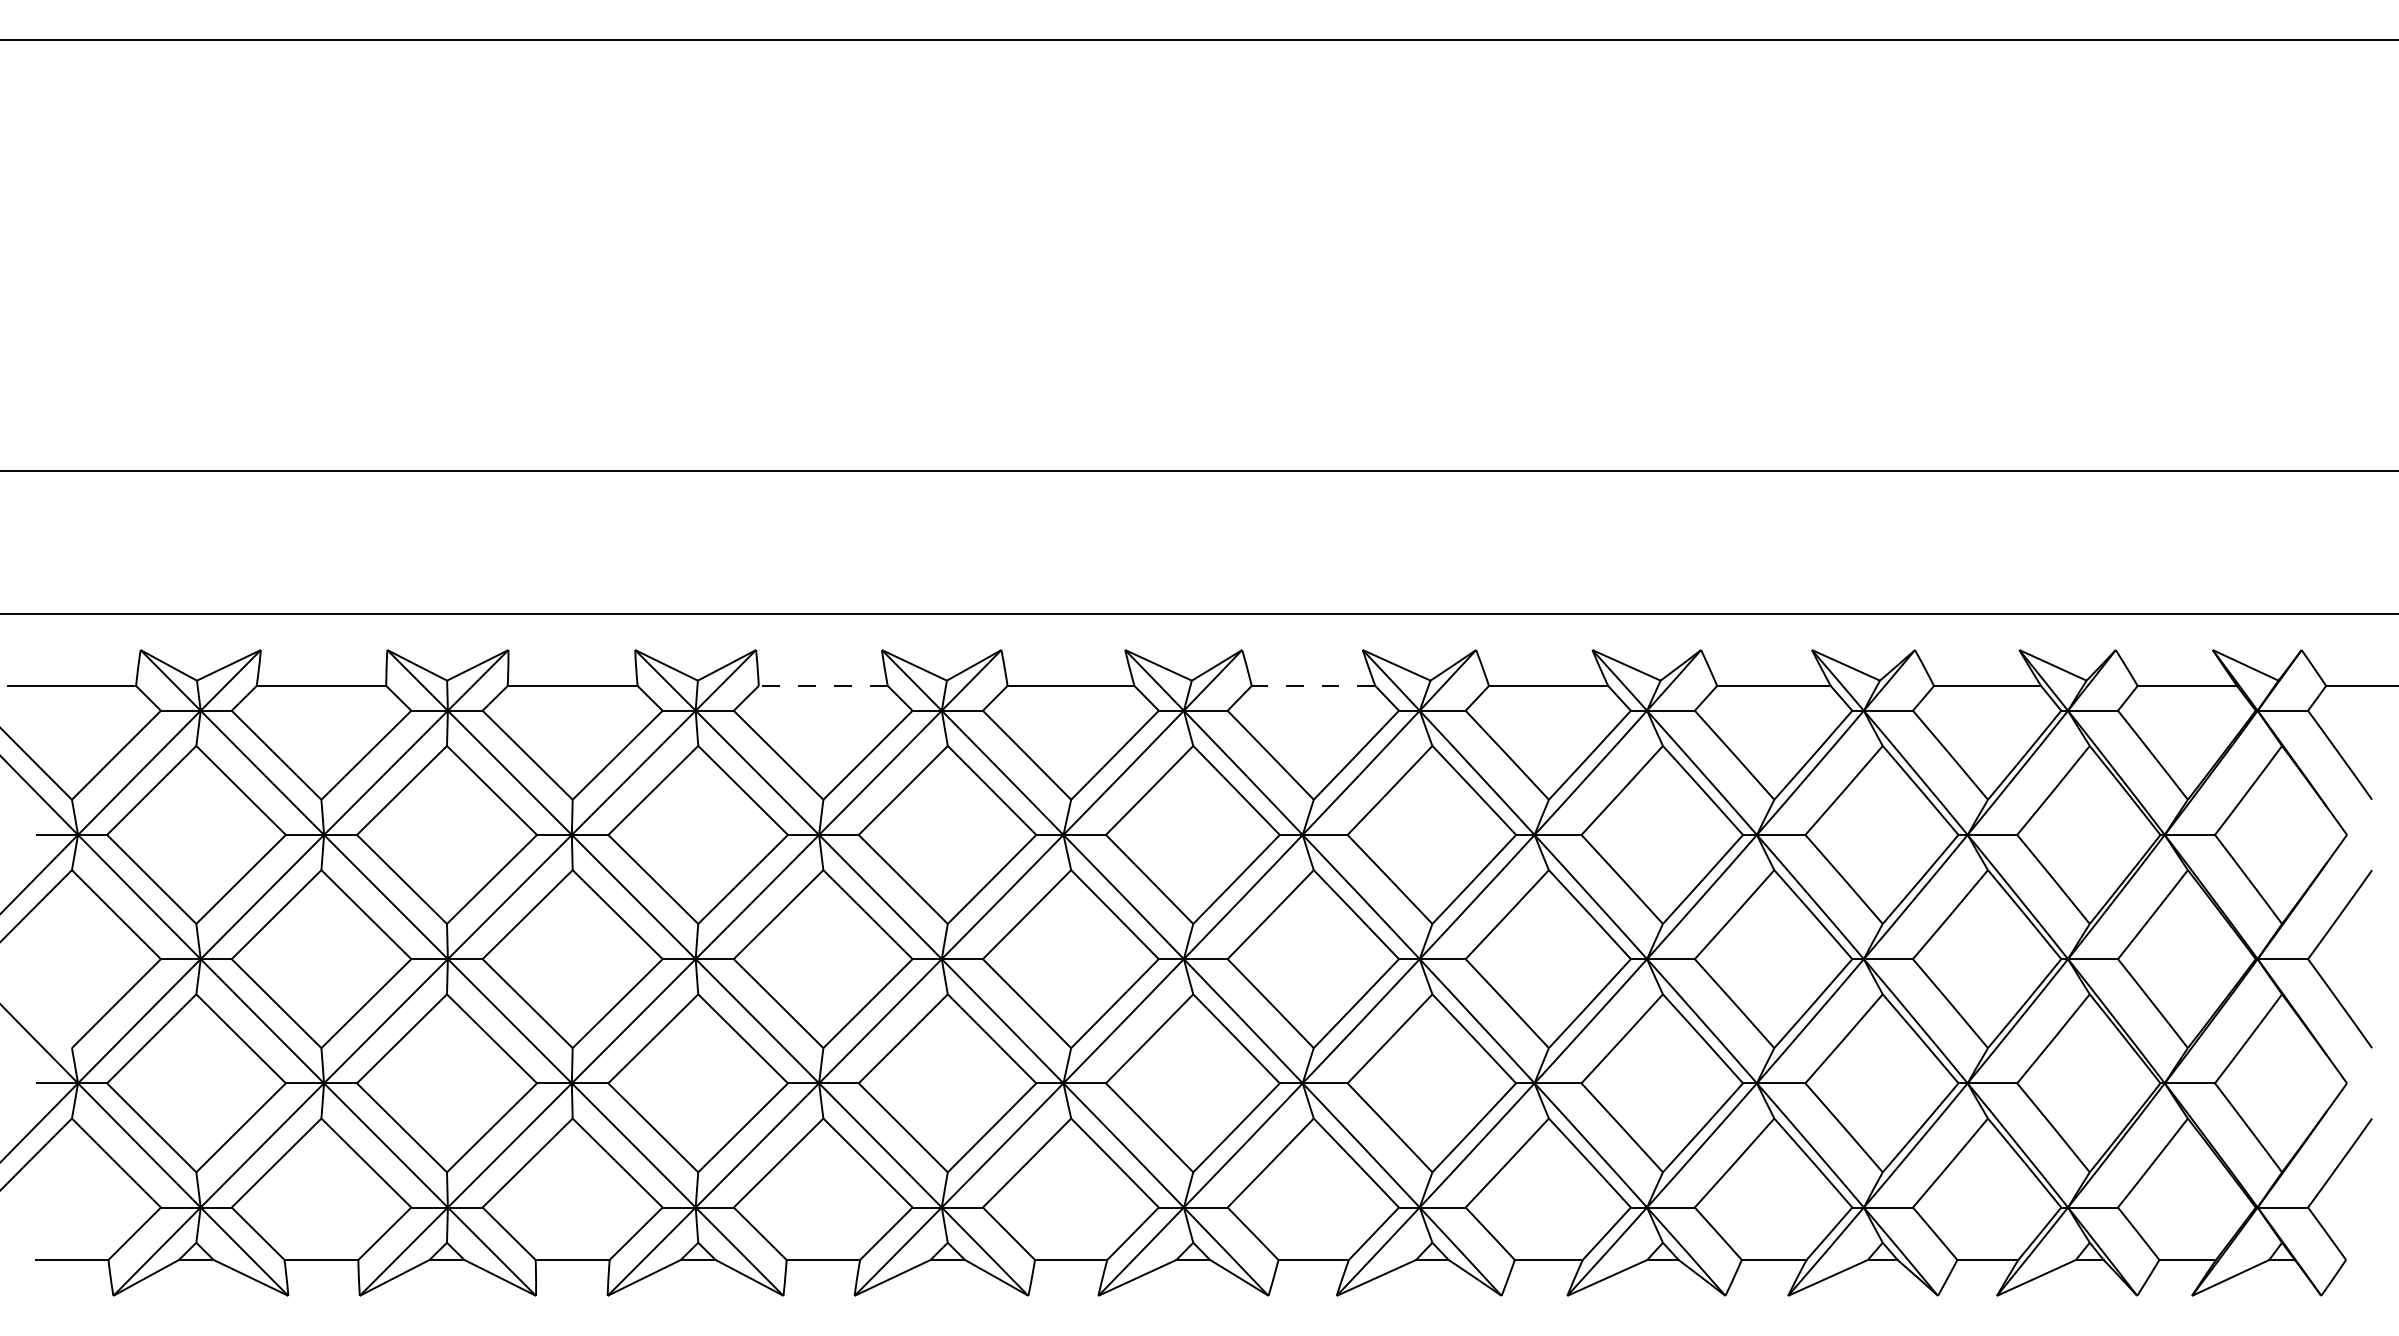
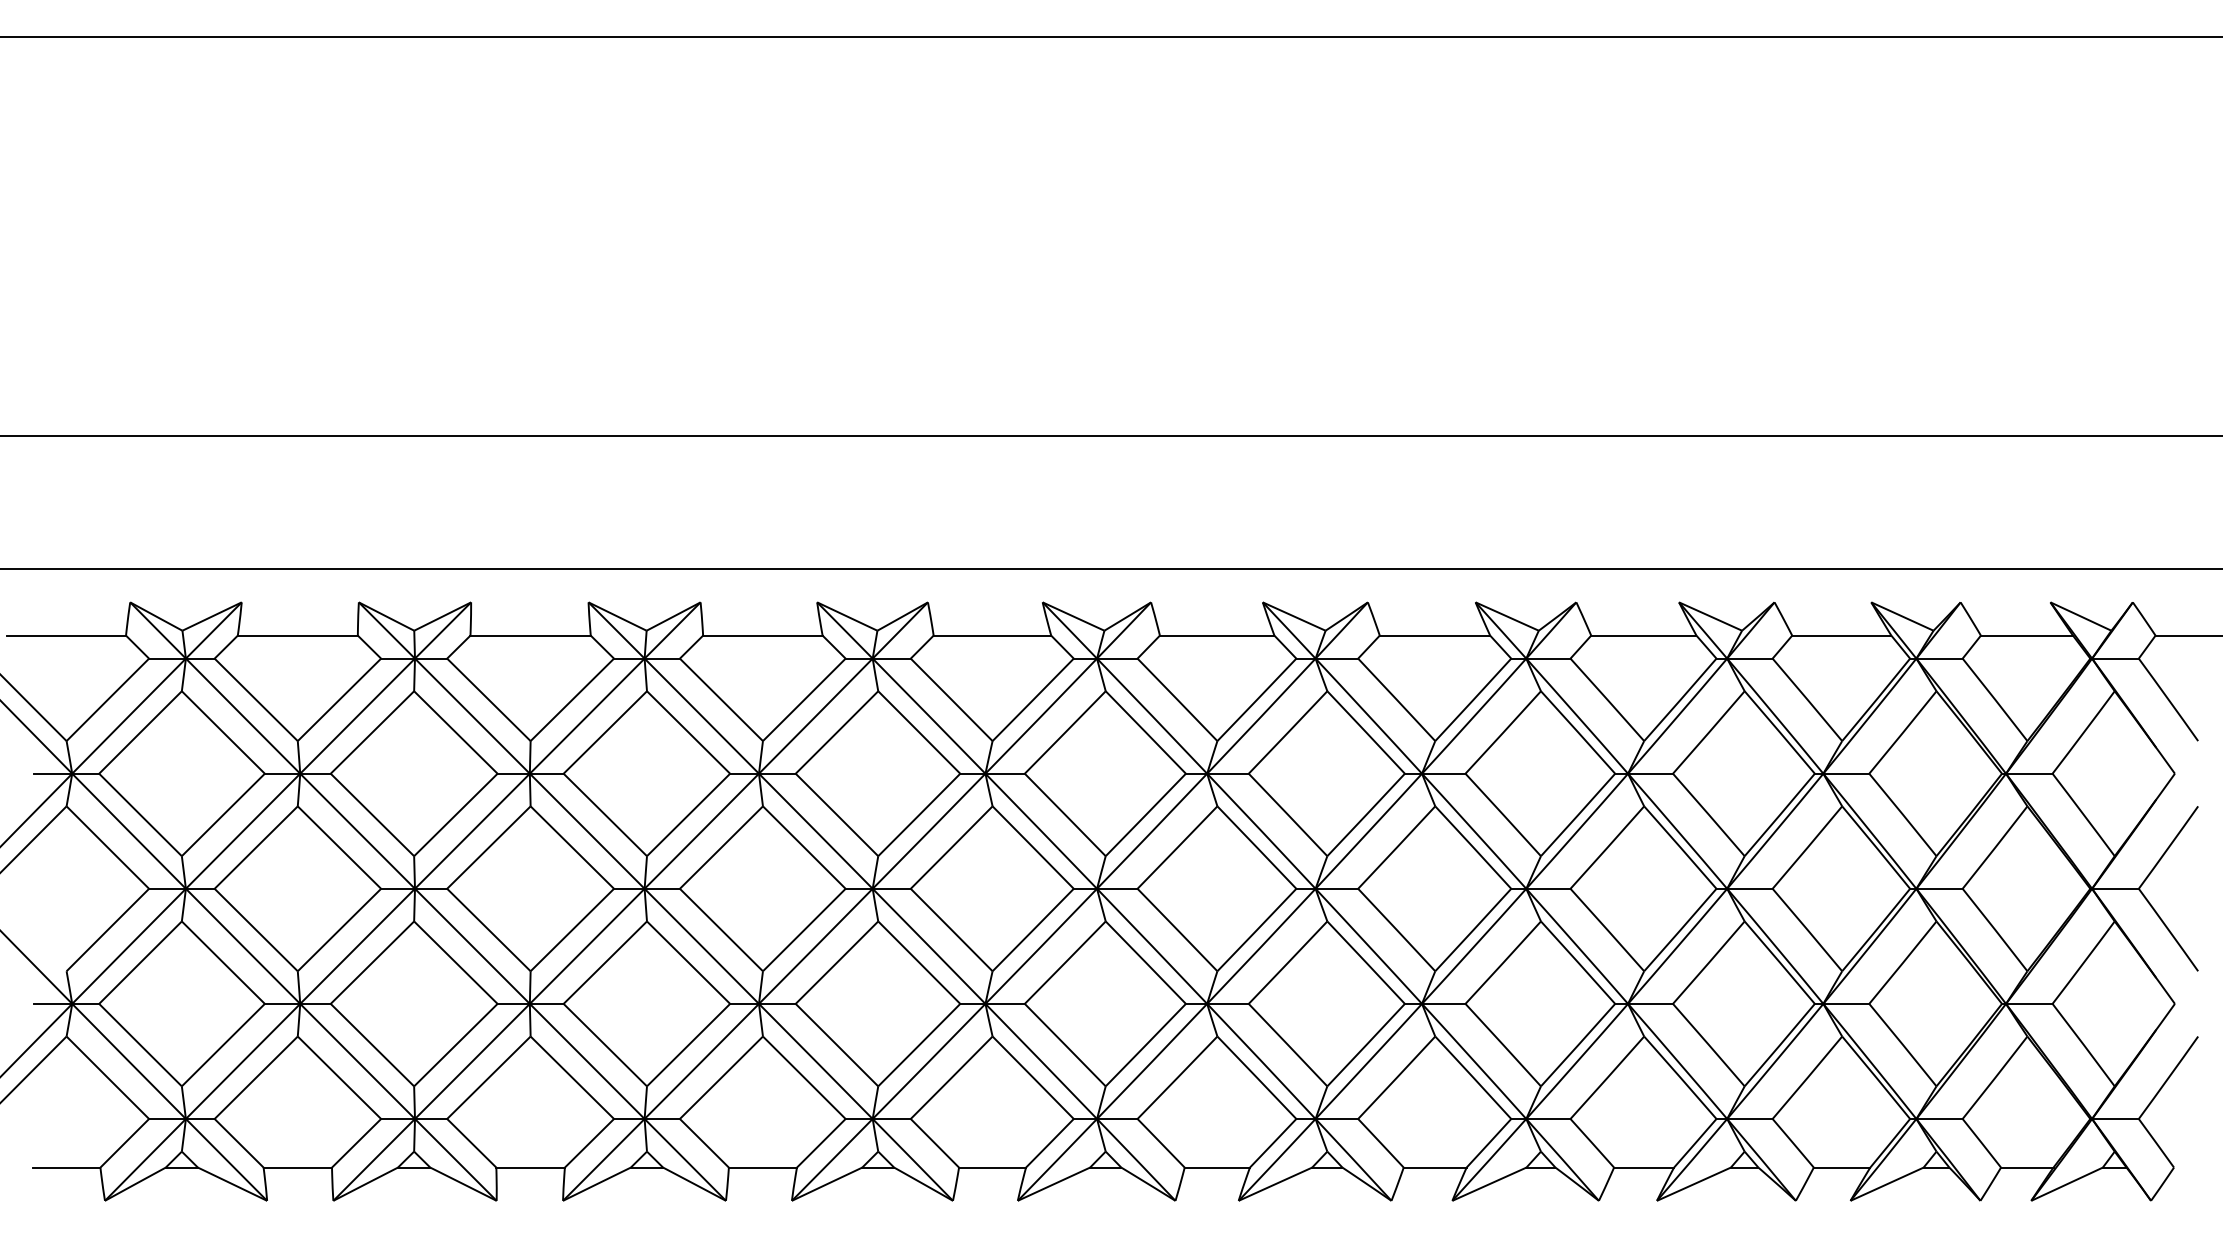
line: (822, 685) -> (762, 635), dashed -> solid
line: (1313, 685) -> (1217, 635), dashed -> solid

